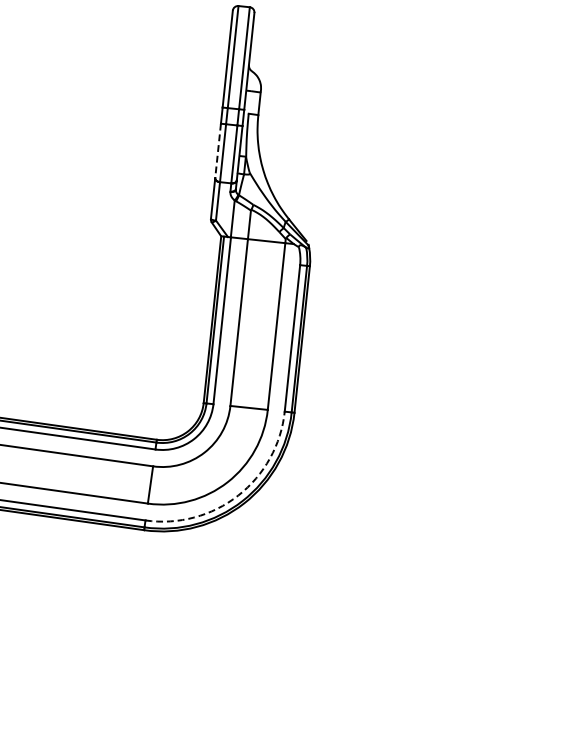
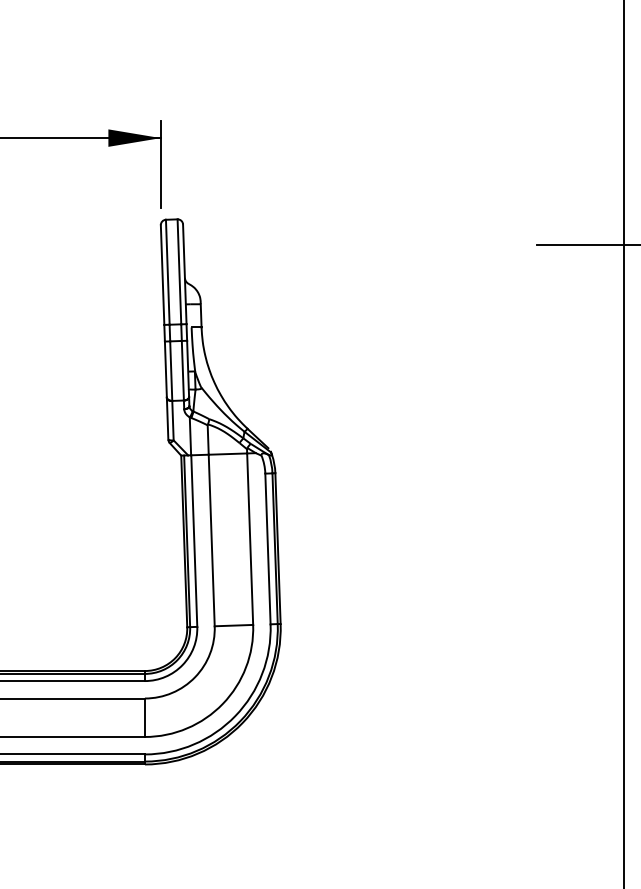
line: (217, 151) -> (165, 370), dashed -> solid
arc: (238, 496) -> (235, 716), dashed -> solid

